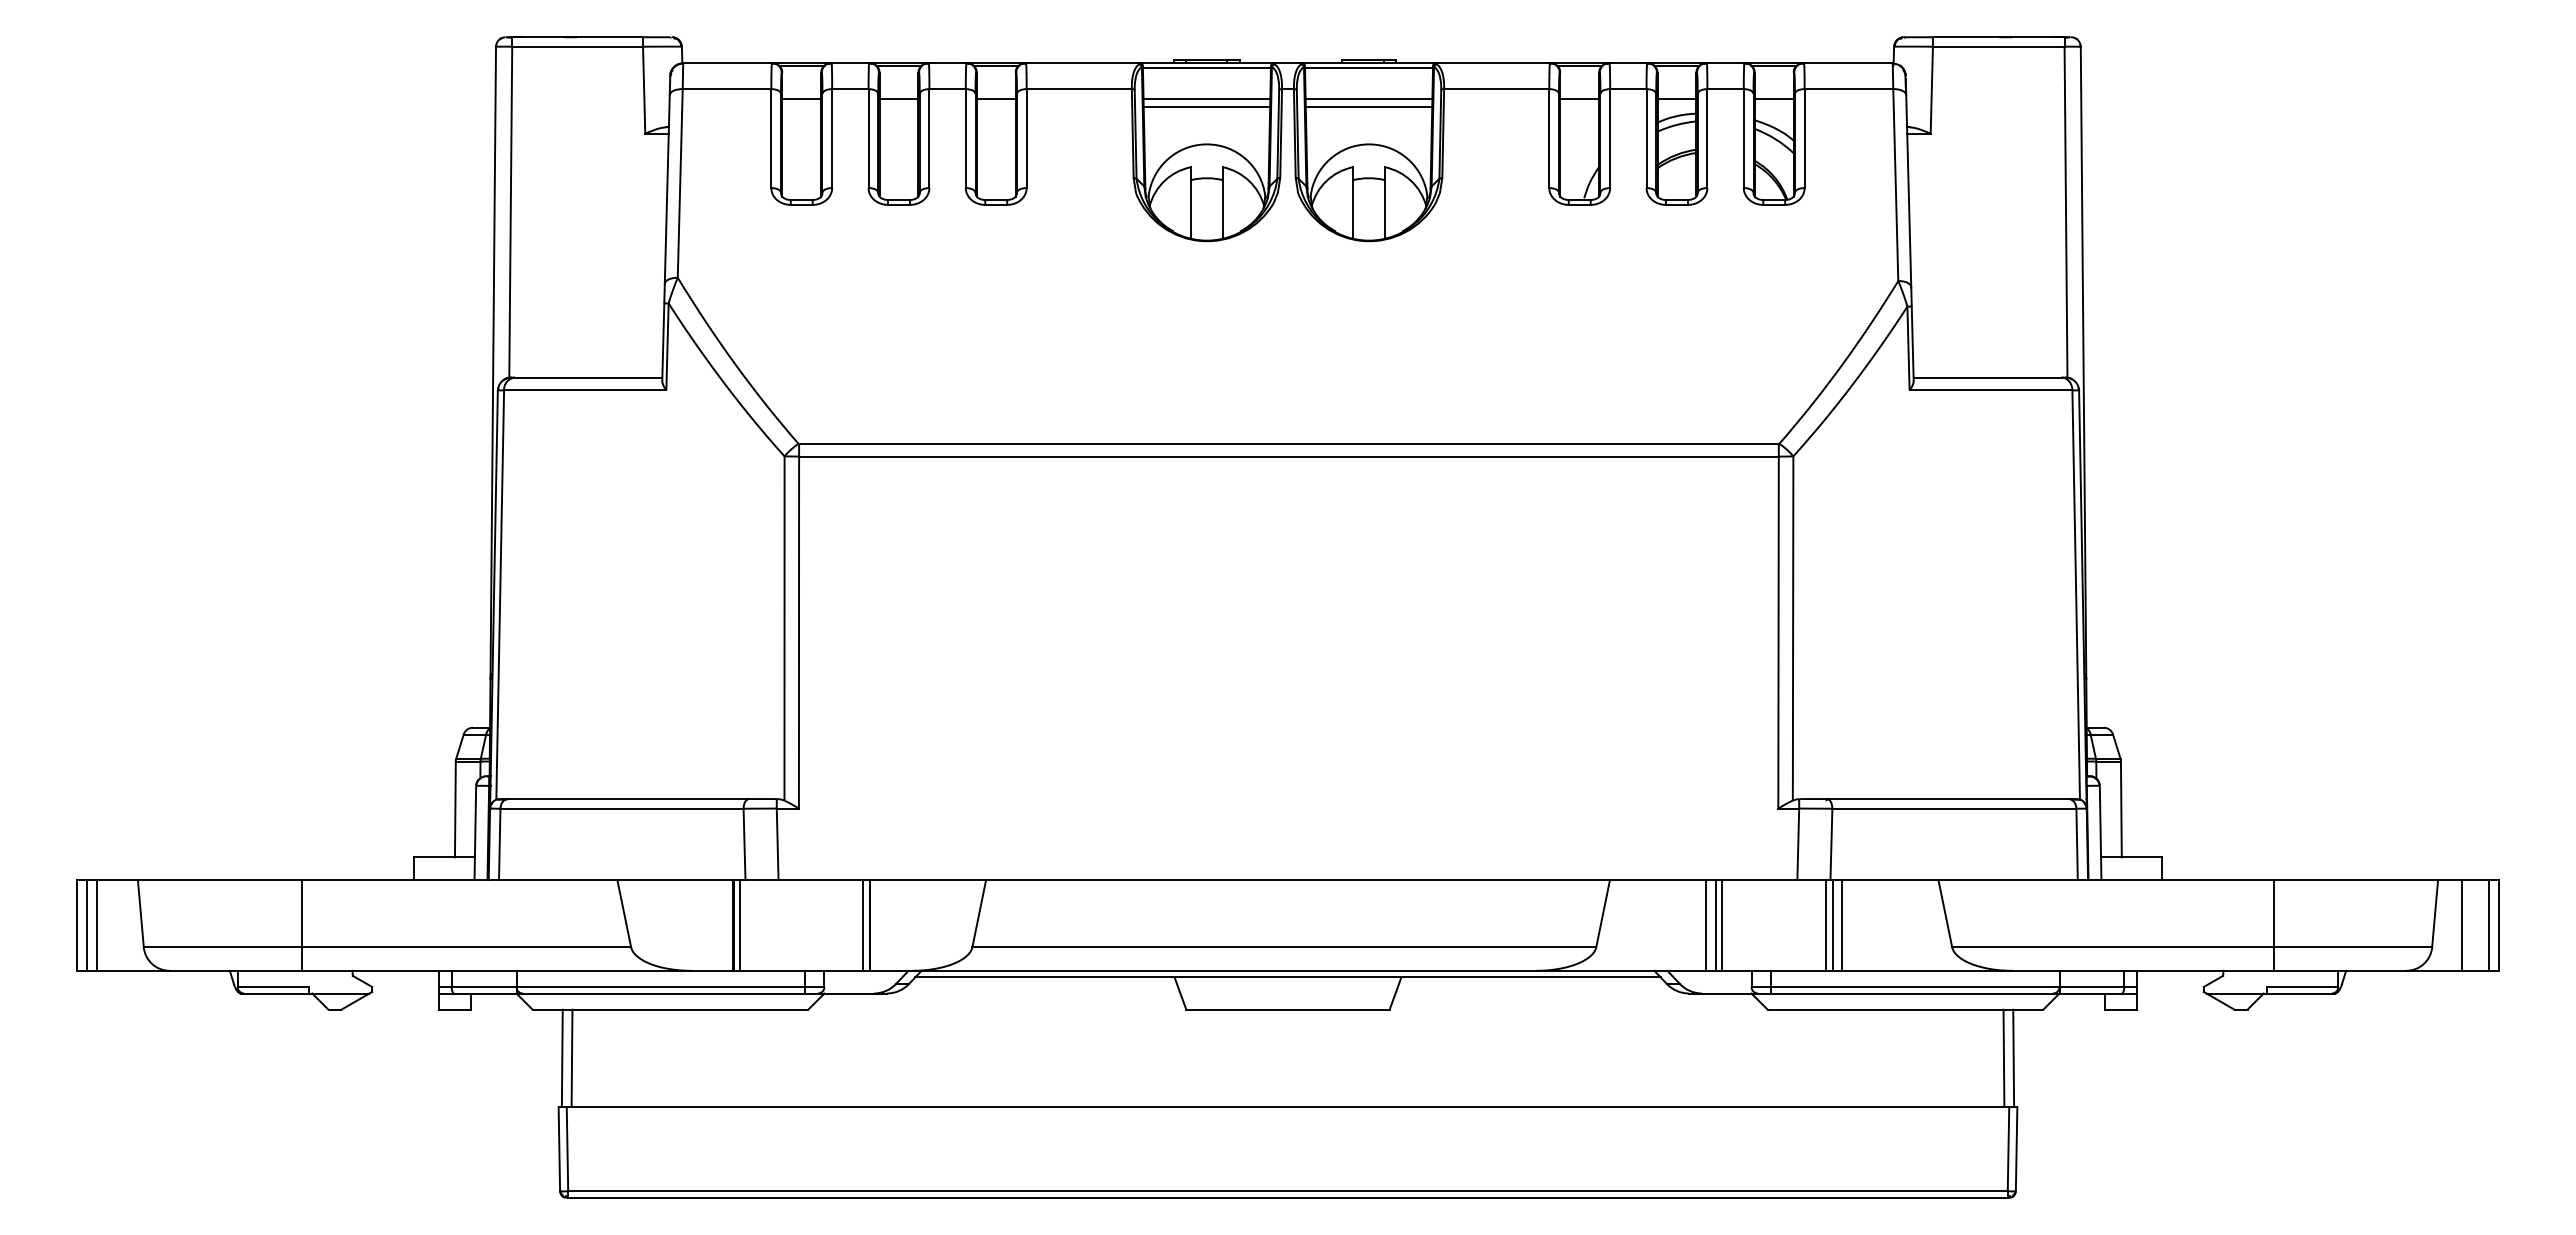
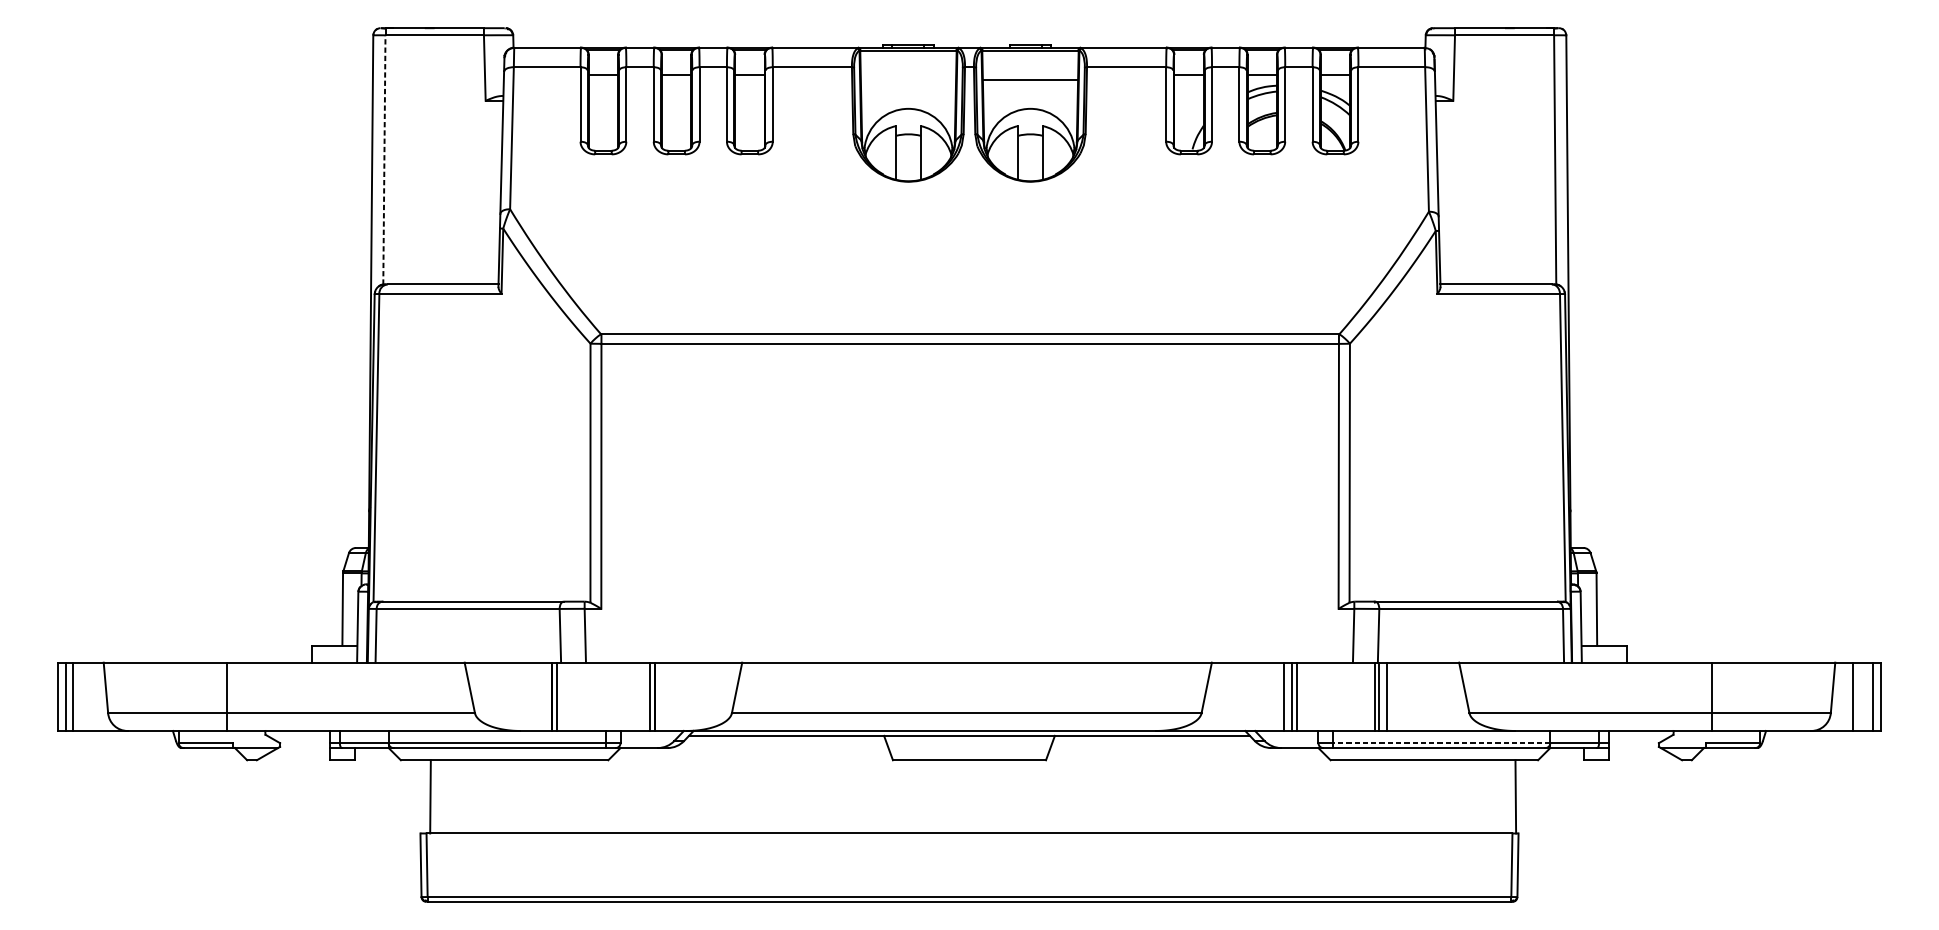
line: (1206, 98) -> (908, 74), removed
line: (1368, 98) -> (1030, 74), removed
line: (1206, 106) -> (908, 80), removed
line: (510, 212) -> (384, 160), solid -> dashed
line: (1914, 987) -> (1441, 743), solid -> dashed
line: (561, 1057) -> (422, 796), removed
line: (2003, 1057) -> (1508, 796), removed

